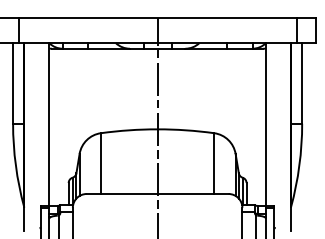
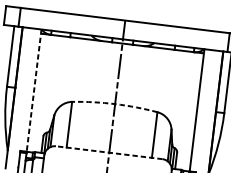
line: (49, 124) -> (34, 90), solid -> dashed
arc: (157, 129) -> (115, 104), solid -> dashed
line: (157, 193) -> (109, 152), solid -> dashed

